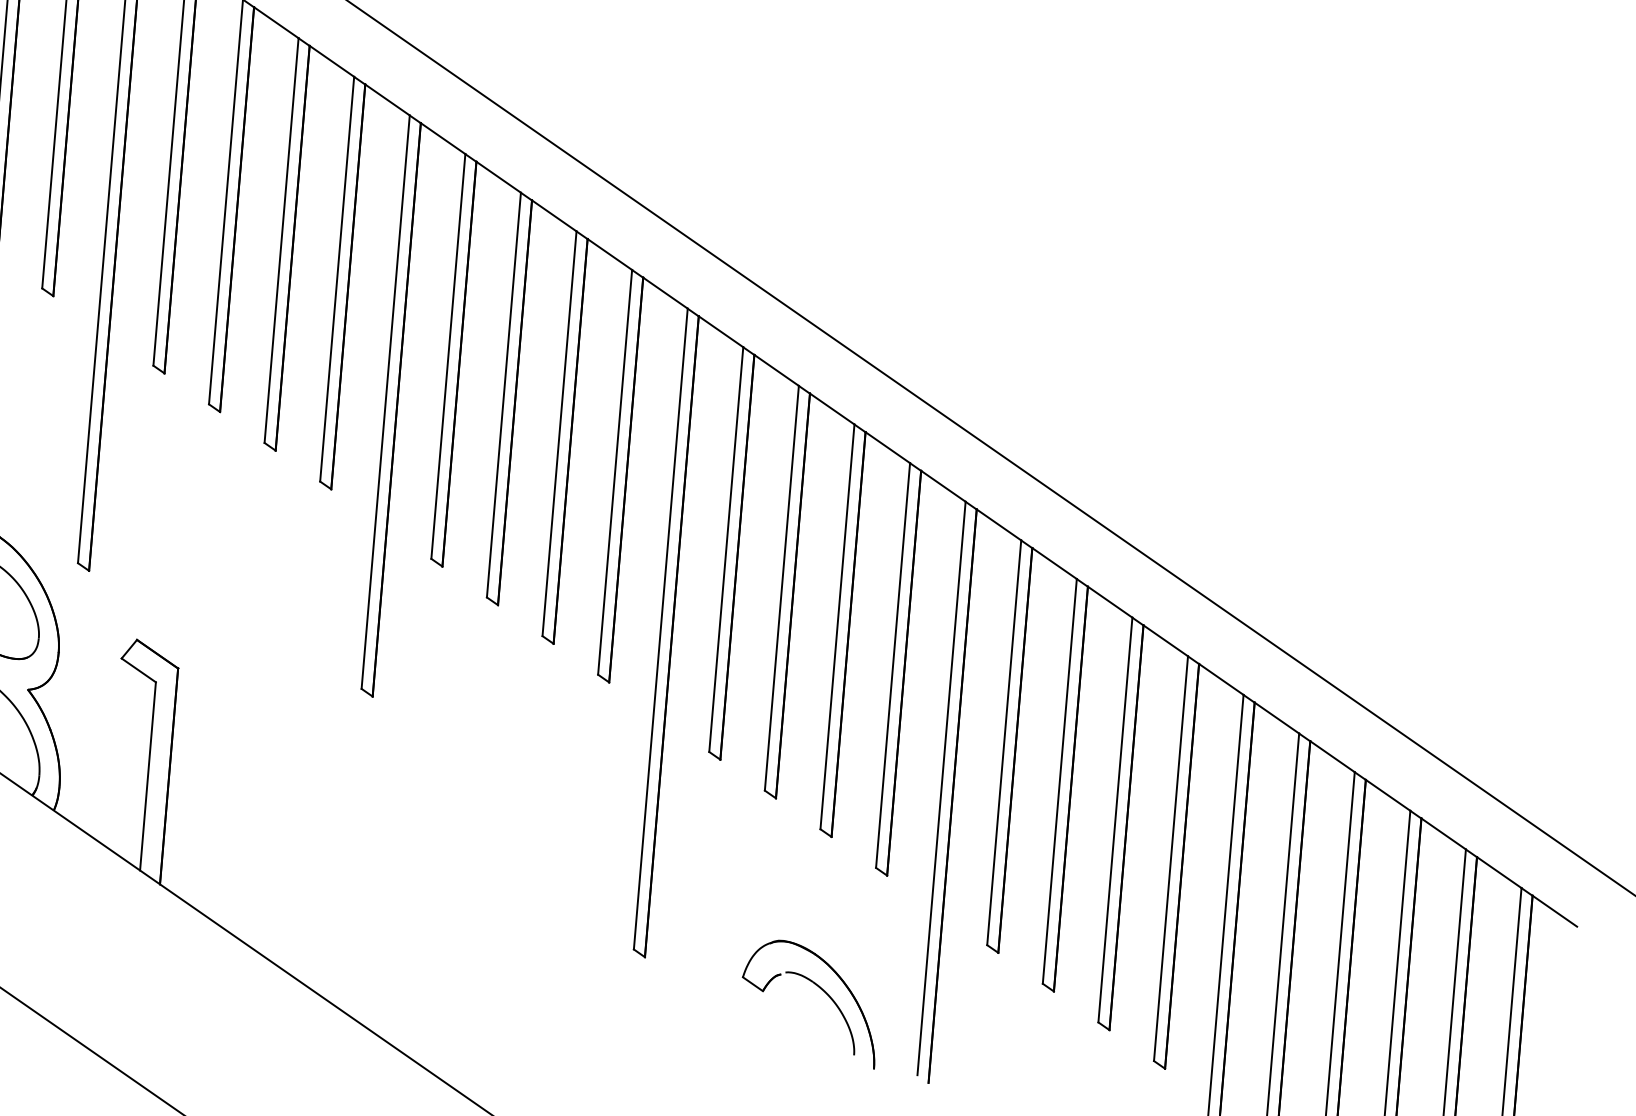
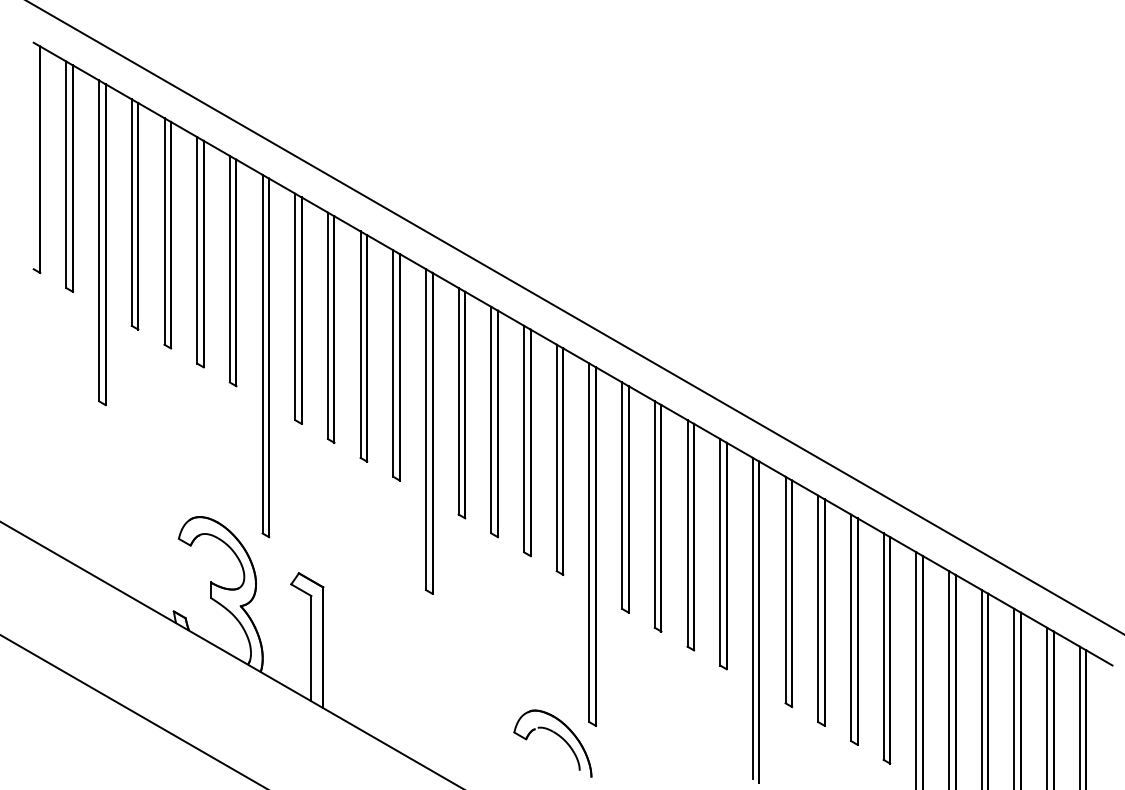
part: (821, 991) -> (558, 736), moved

